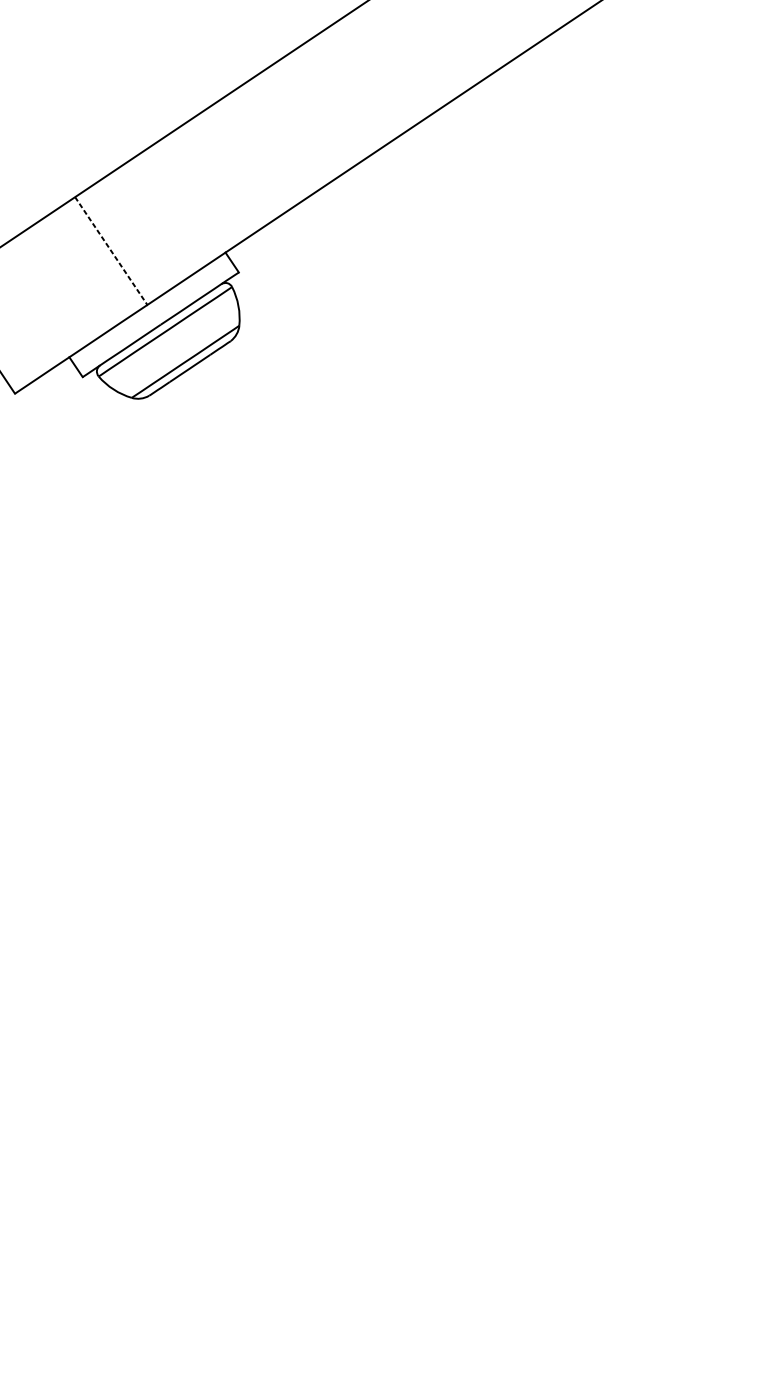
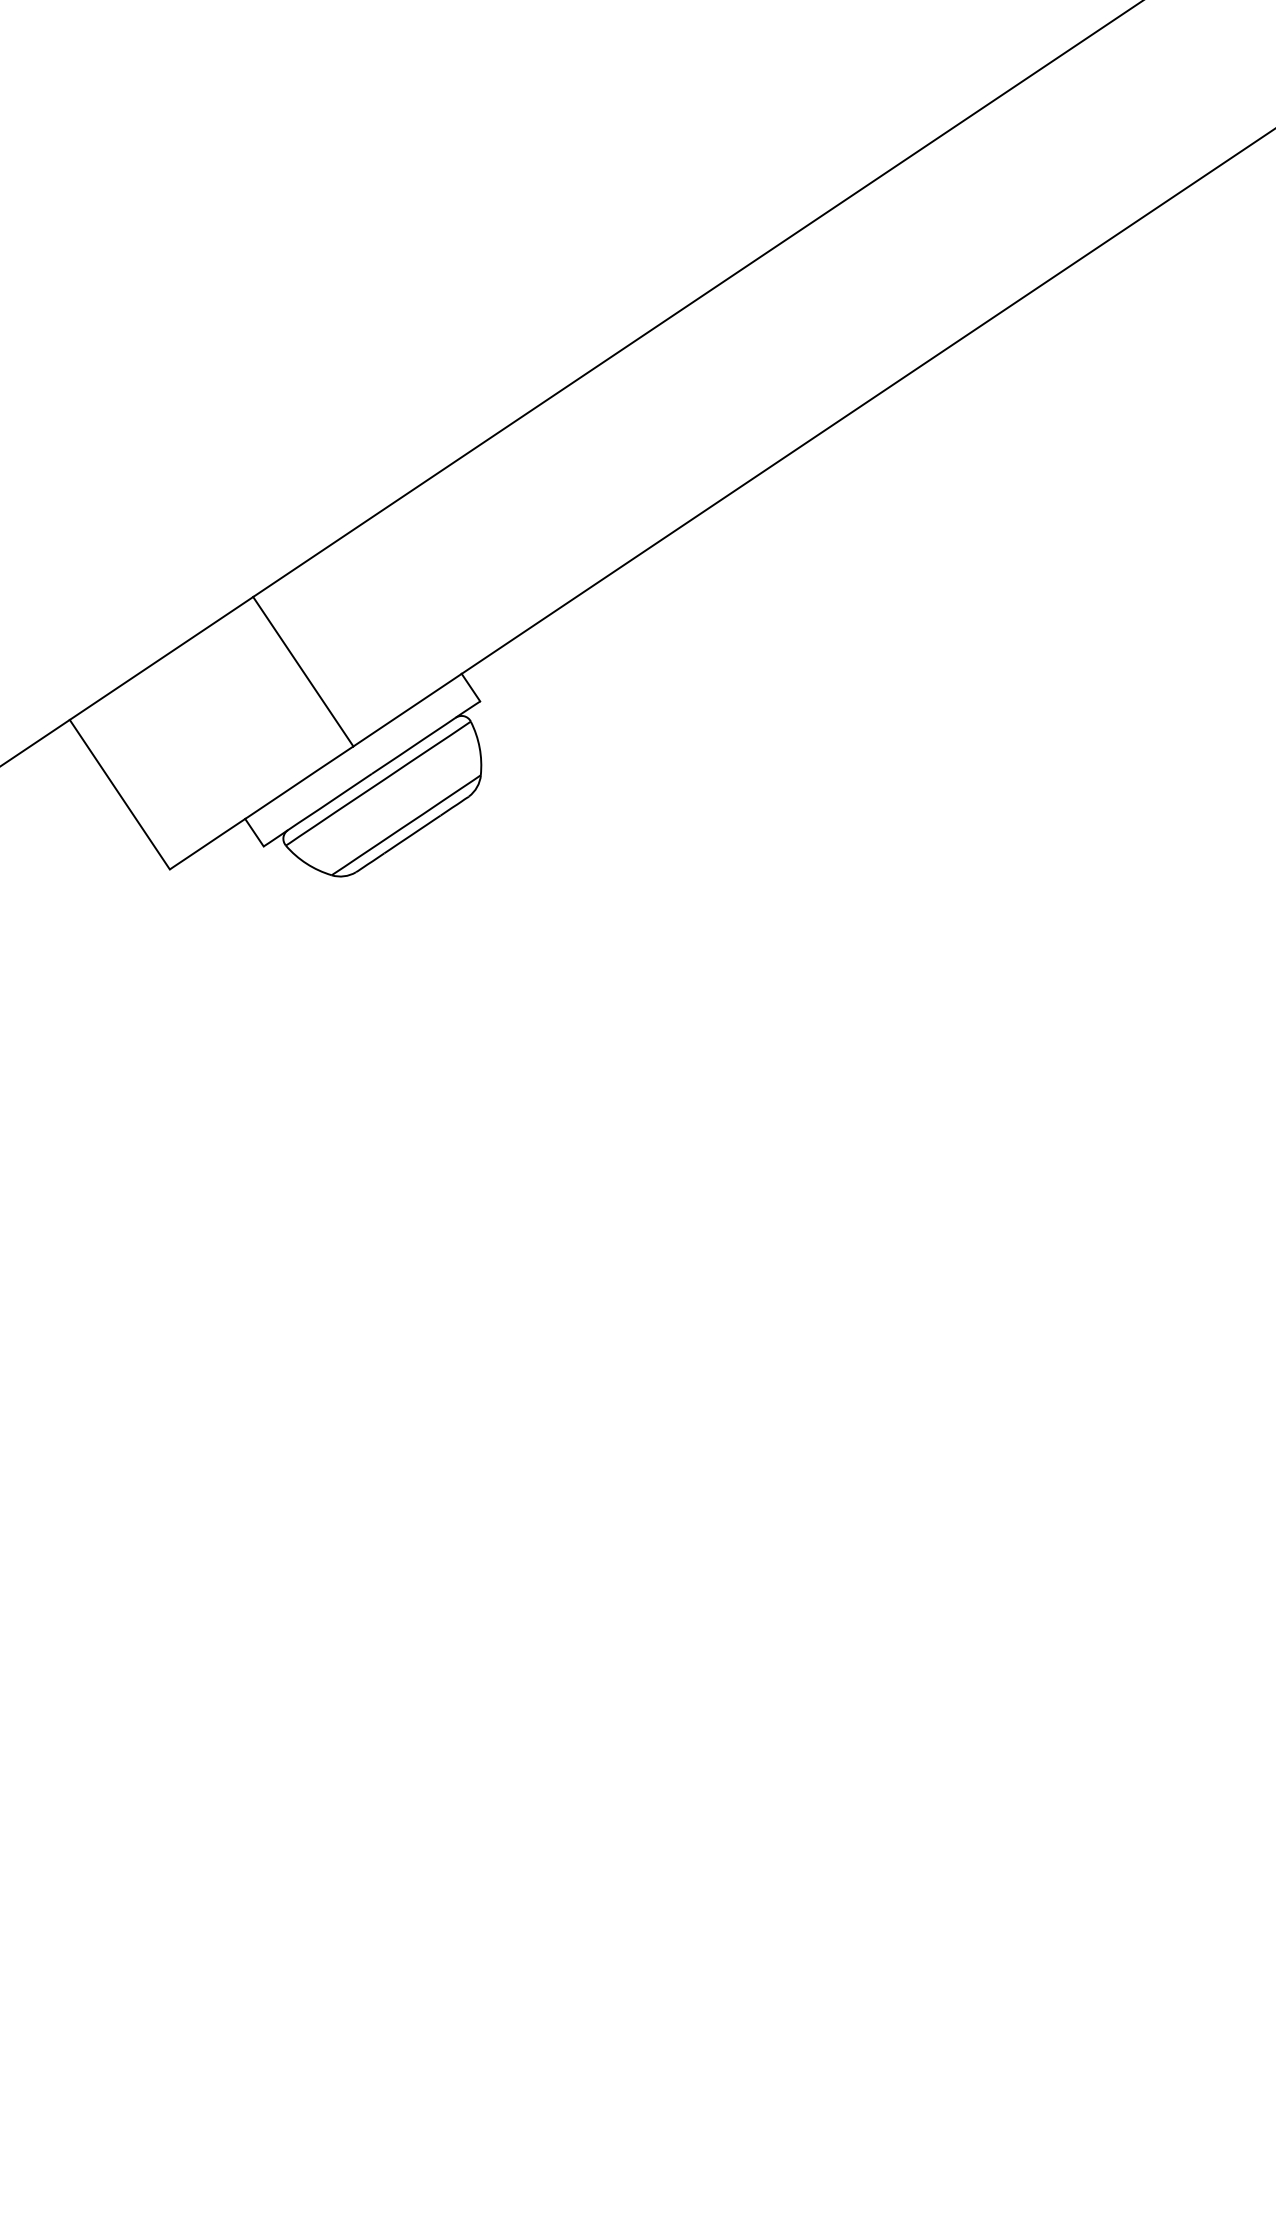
line: (111, 251) -> (303, 672), dashed -> solid

